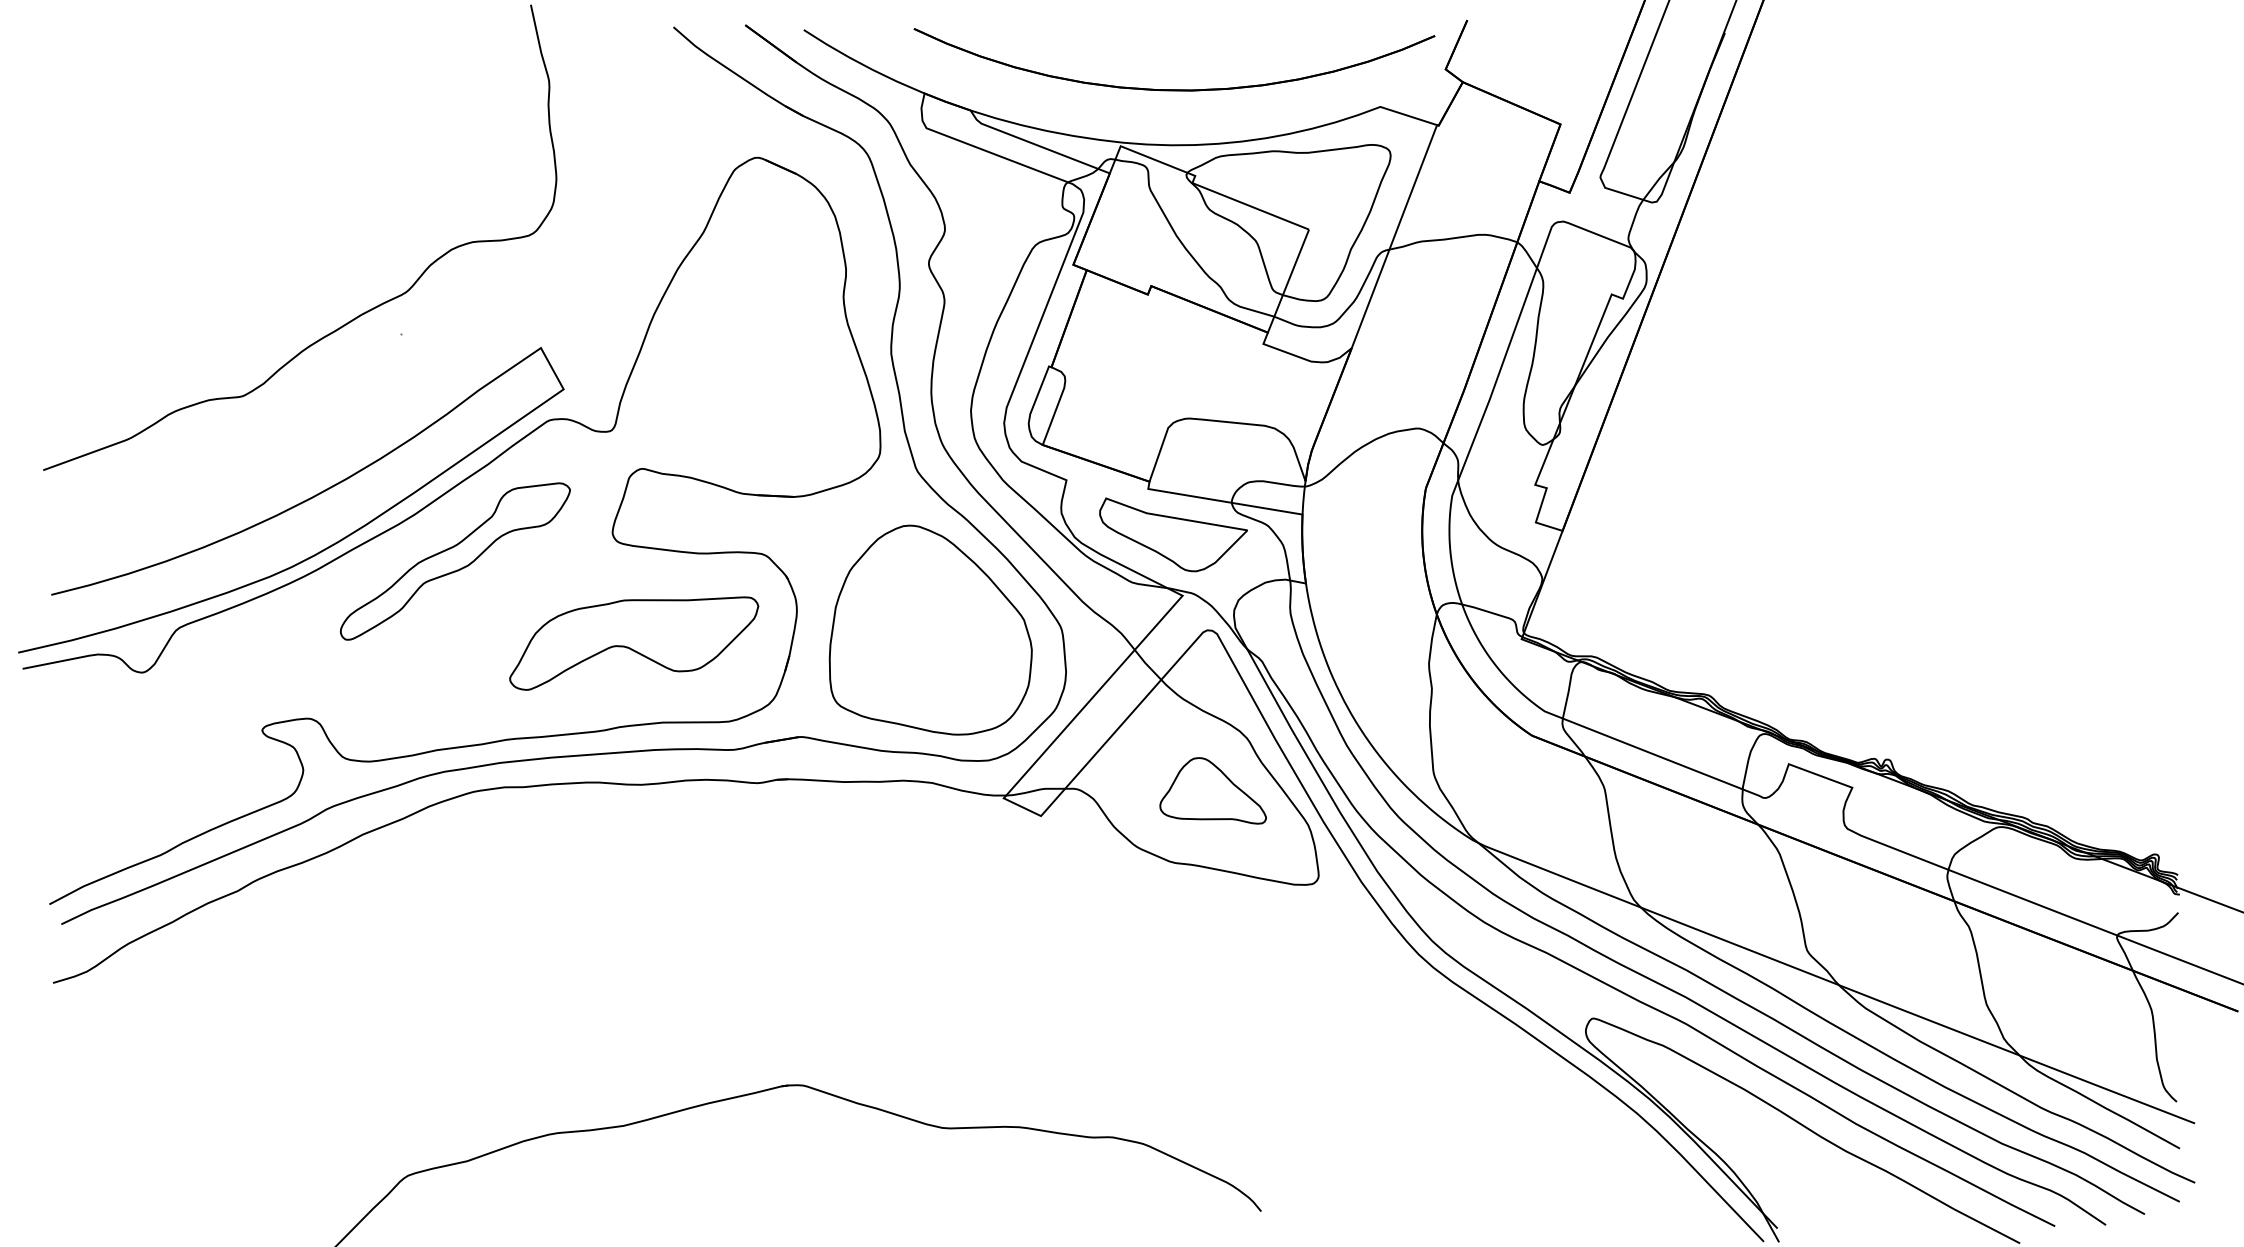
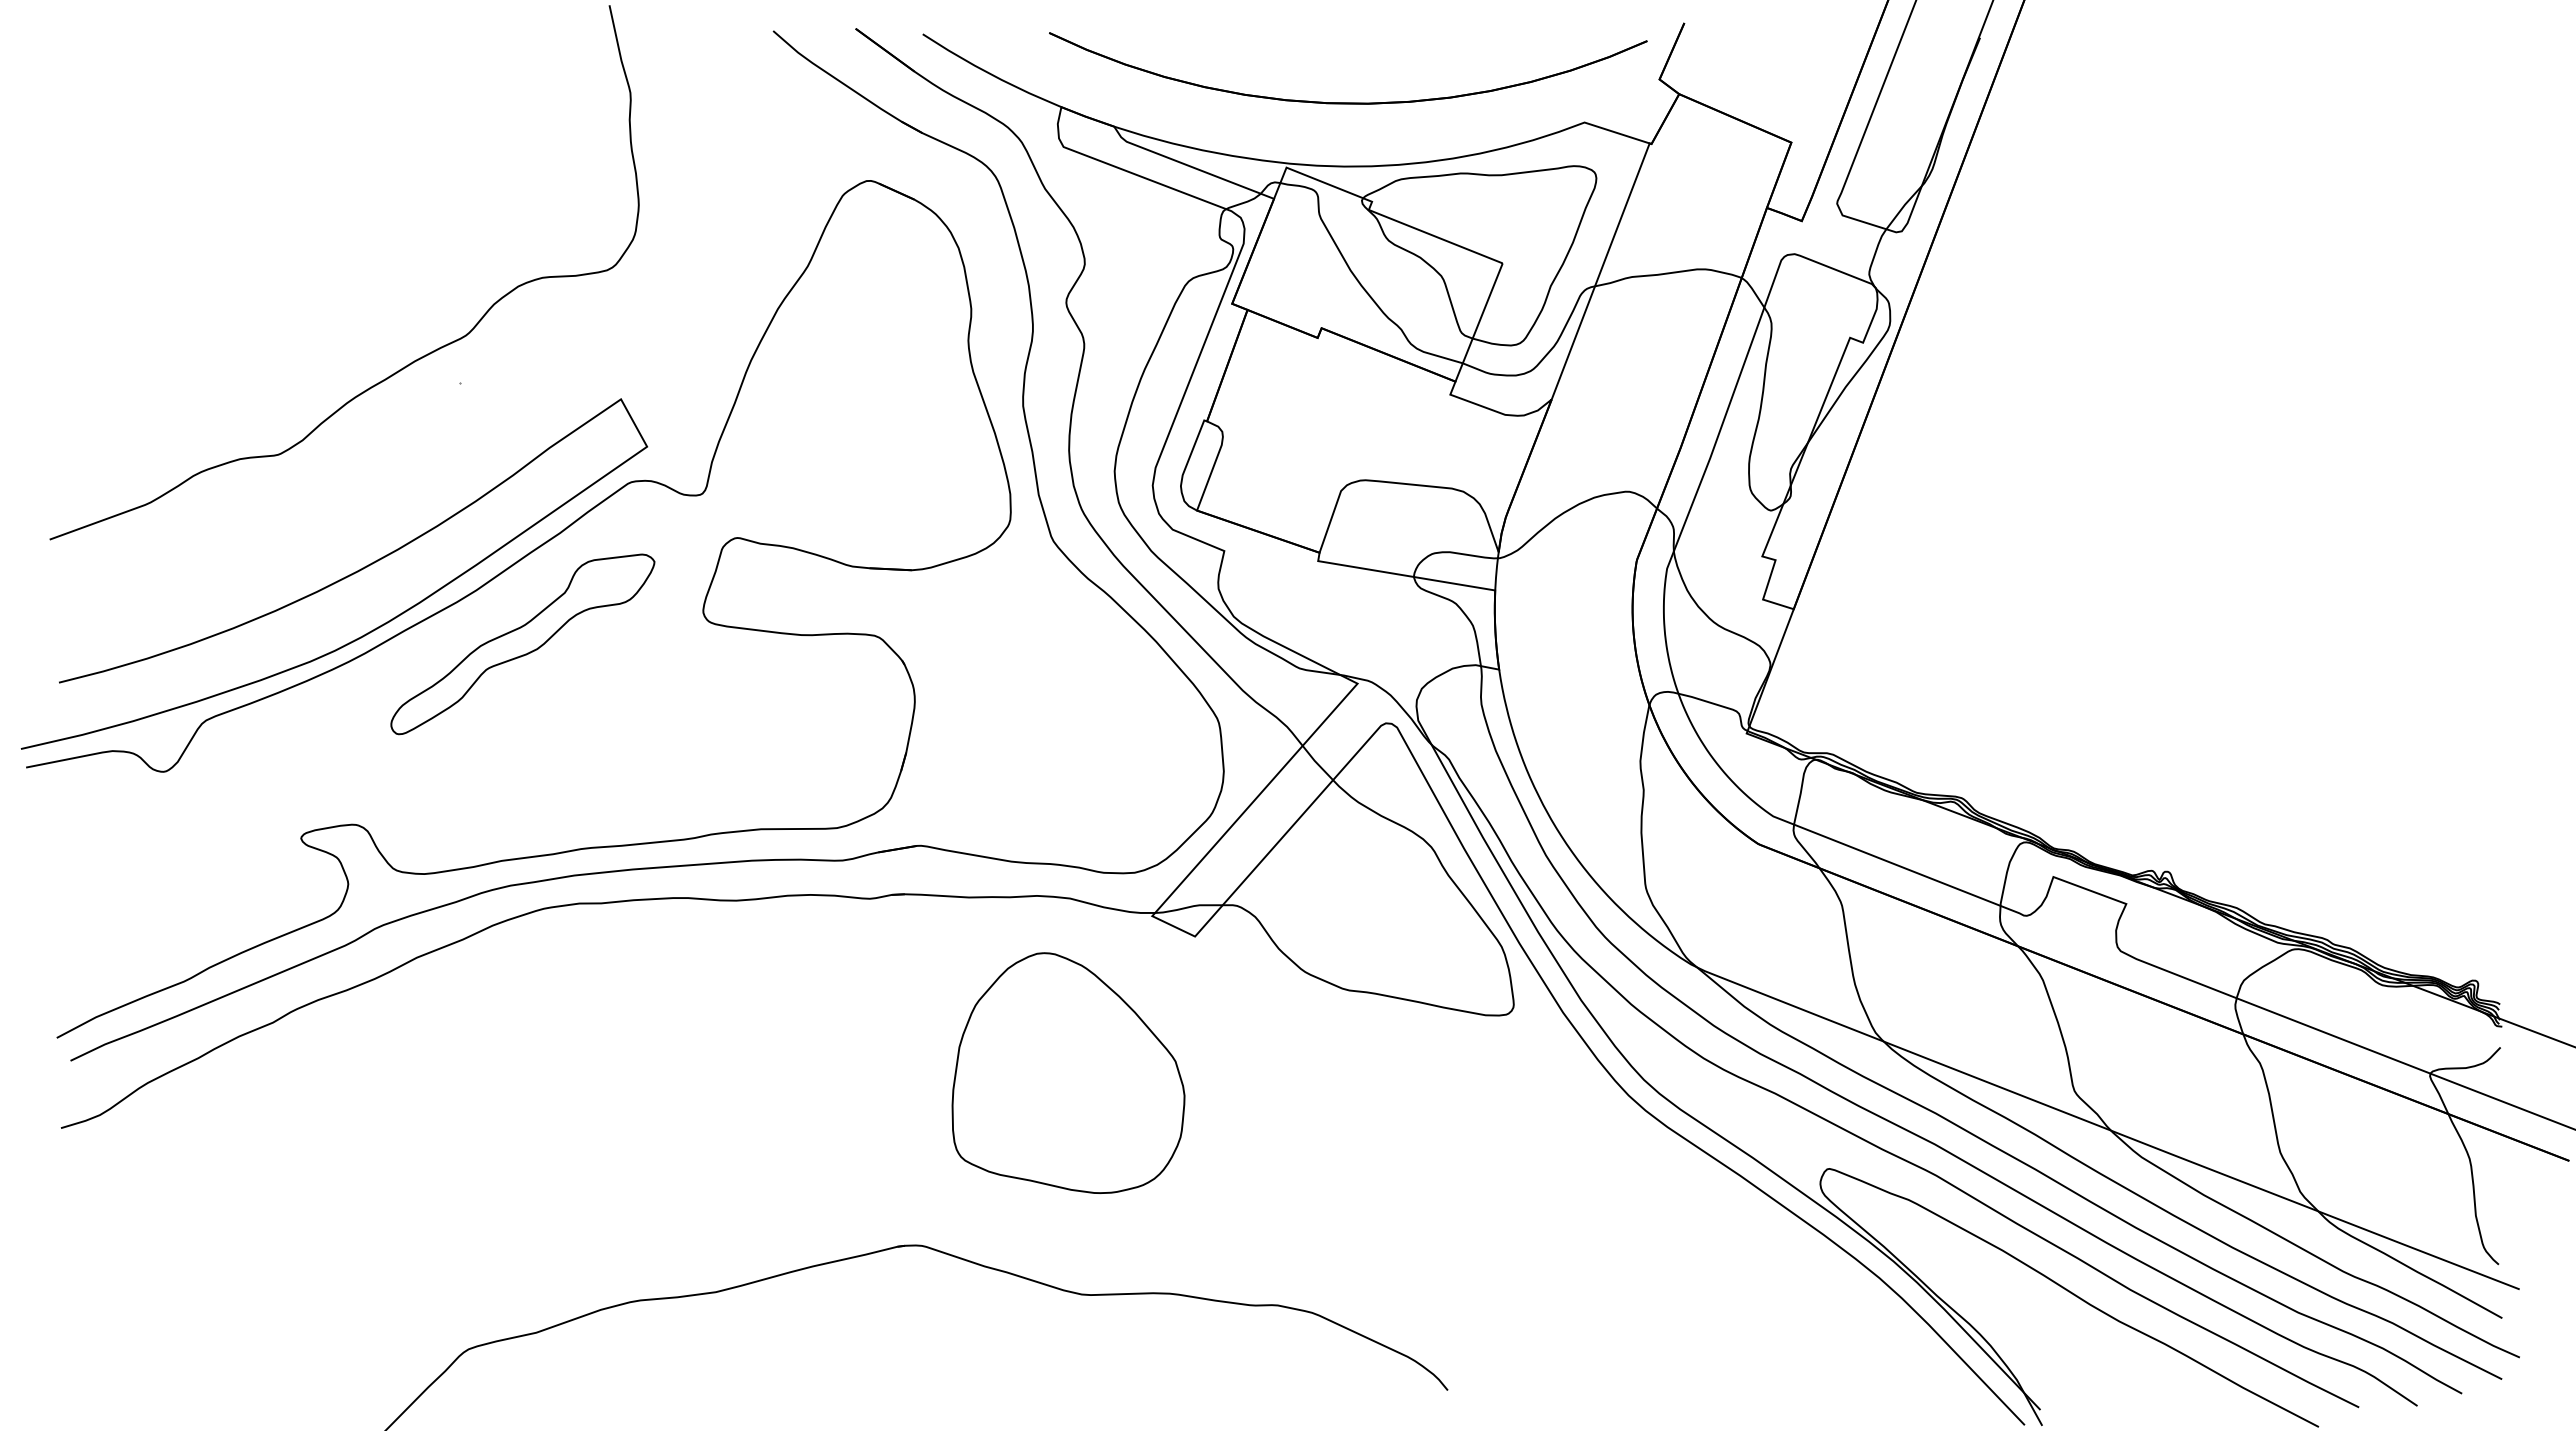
part: (1173, 534) -> (1347, 613), removed
part: (930, 629) -> (1068, 1072), moved
part: (633, 643) -> (727, 738), removed
part: (1213, 790) -> (1392, 907), removed

